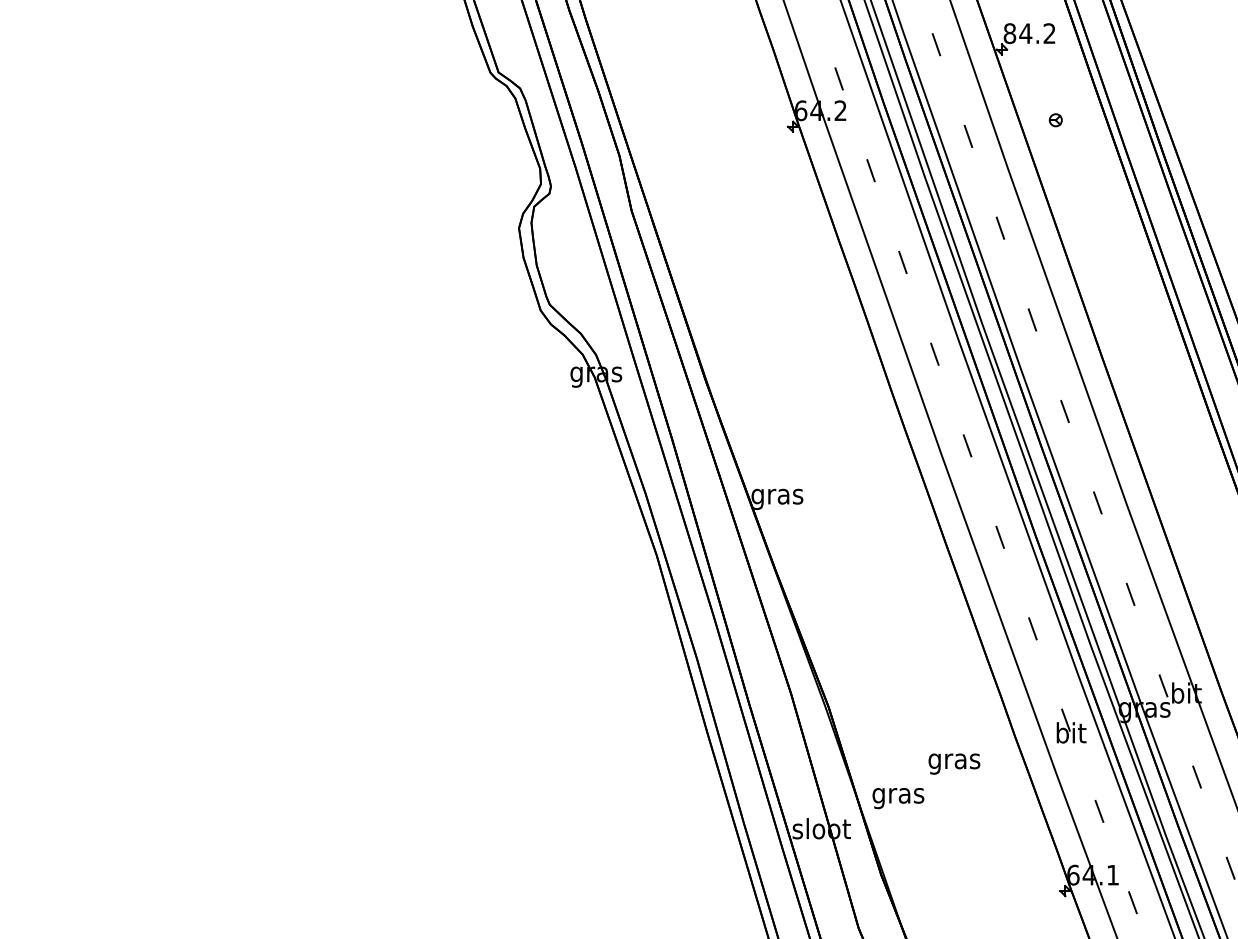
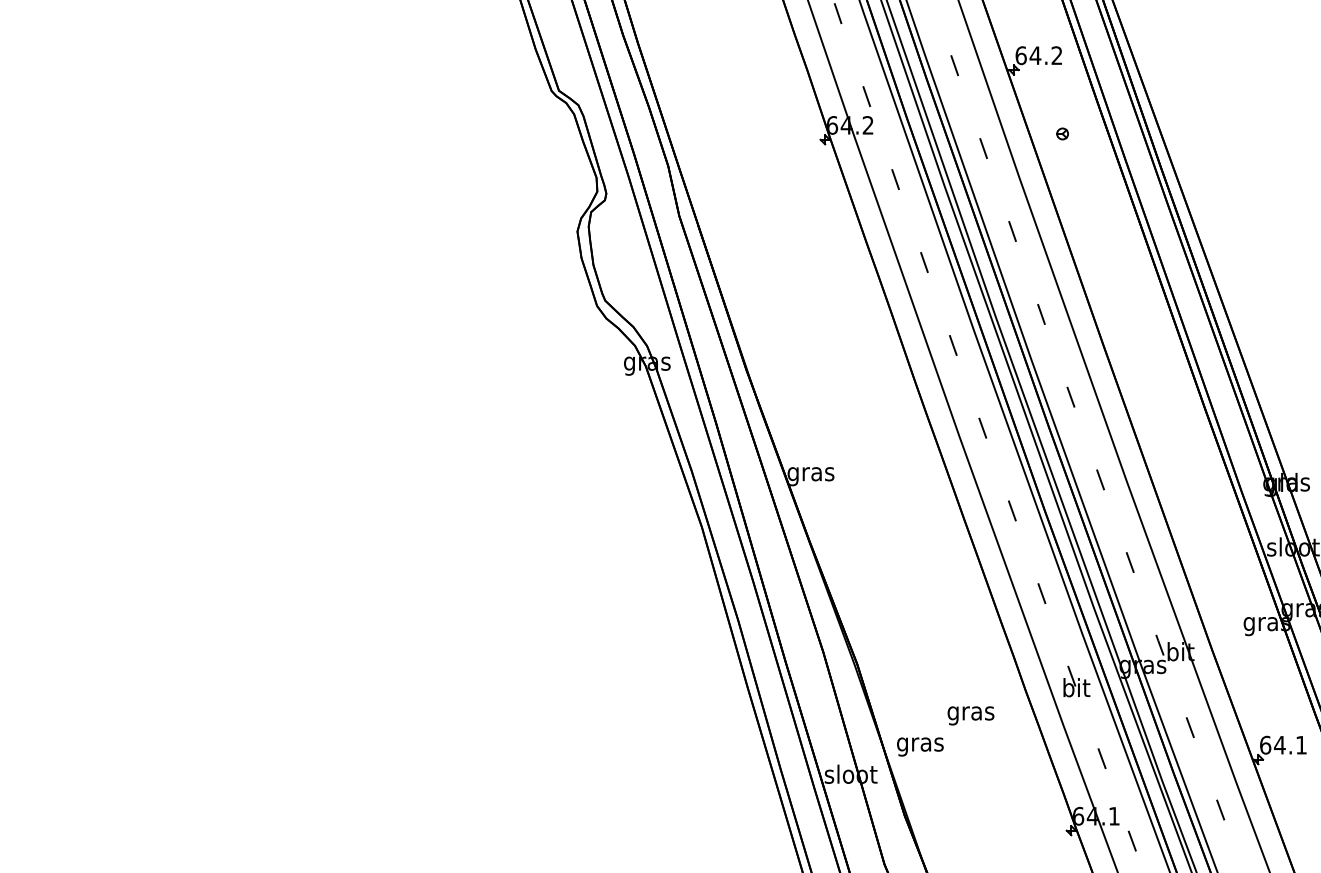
text: (1009, 33) -> (1020, 55), 84.2 -> 64.2

